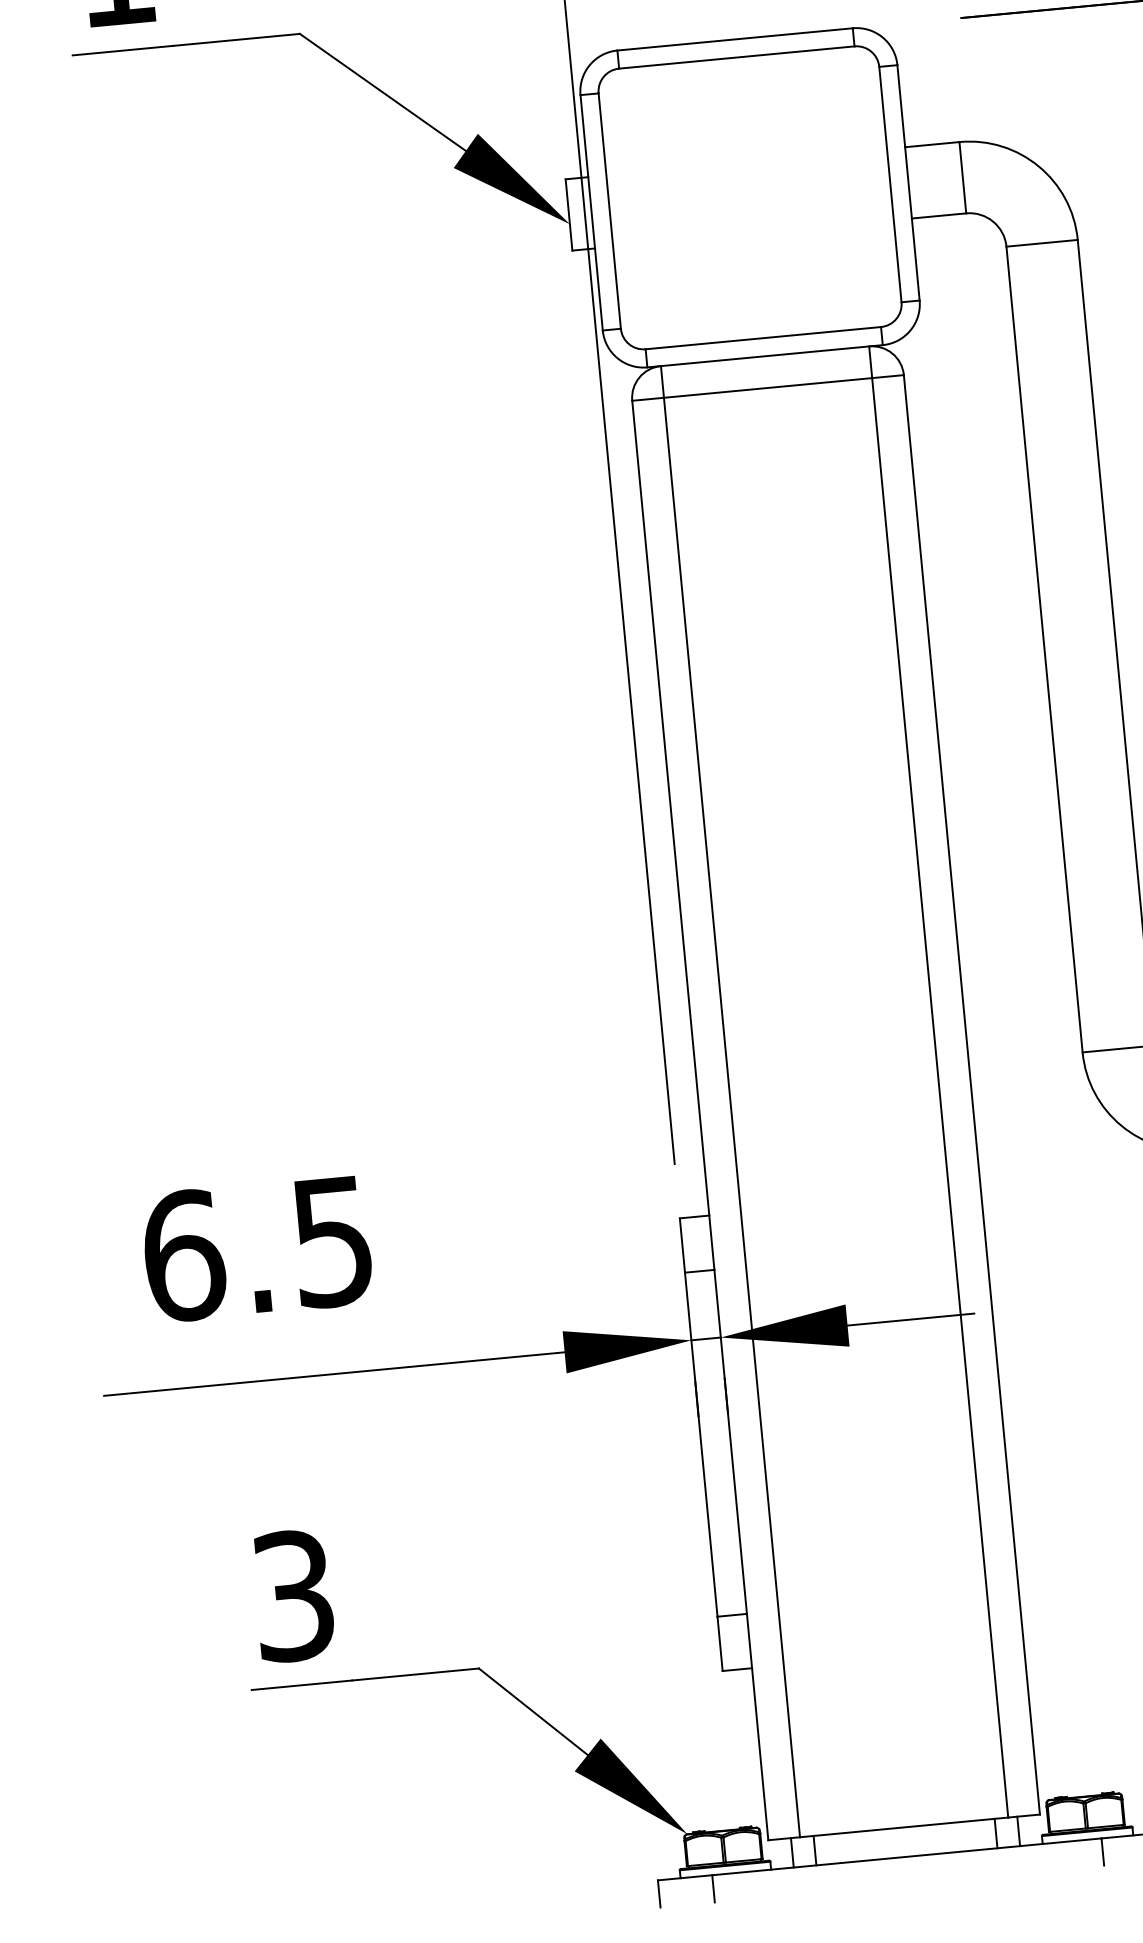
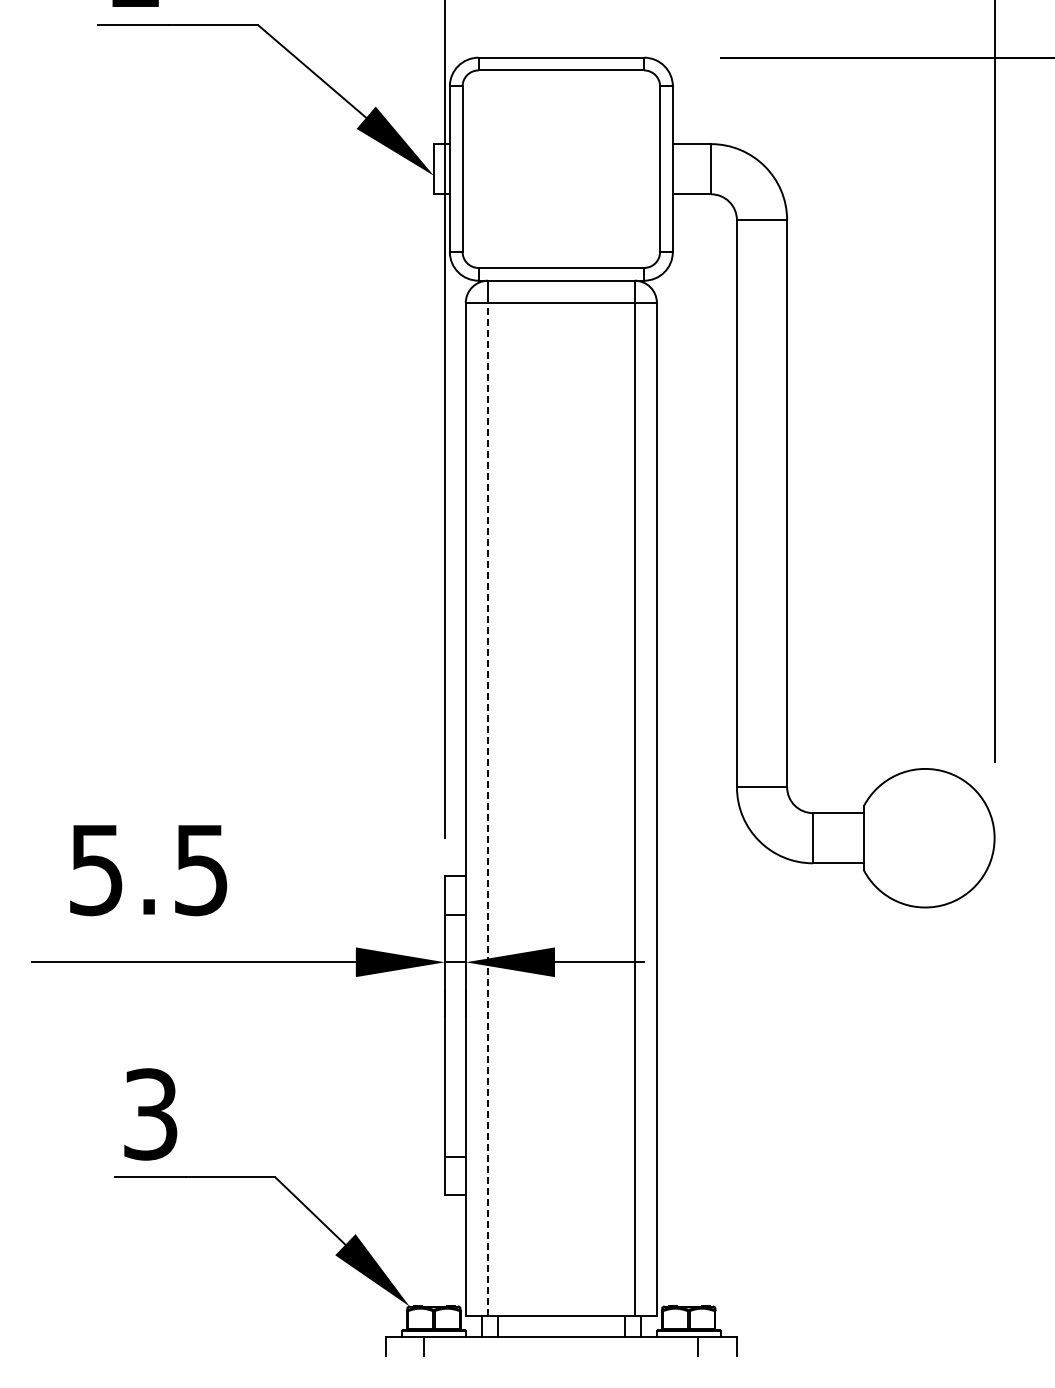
line: (732, 1117) -> (488, 809), solid -> dashed
text: (183, 1255) -> (96, 869), 6.5 -> 5.5

